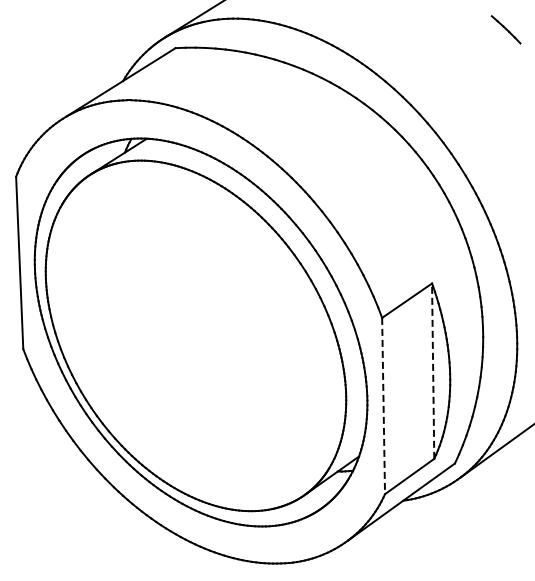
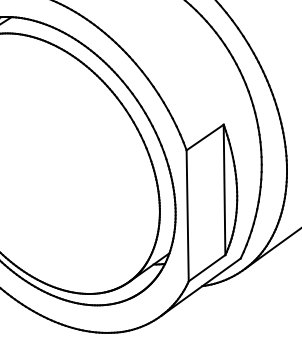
line: (433, 371) -> (224, 190), dashed -> solid
line: (383, 406) -> (187, 216), dashed -> solid

